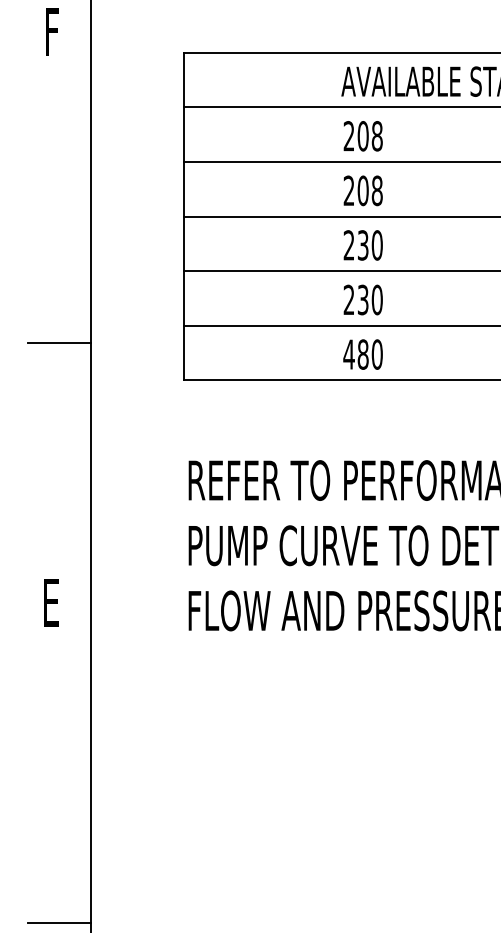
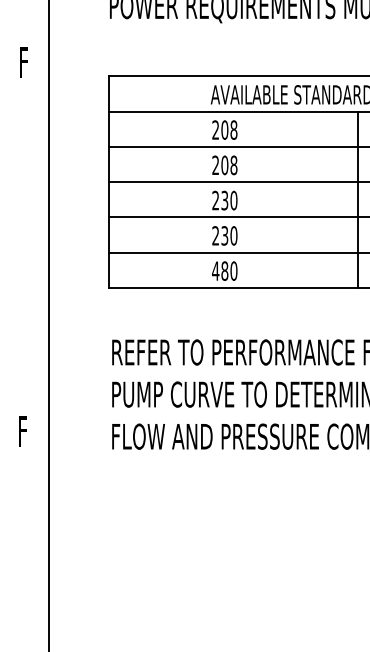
line: (59, 342) -> (28, 263), removed
text: (53, 602) -> (24, 431), E -> F
line: (59, 923) -> (28, 638), removed

